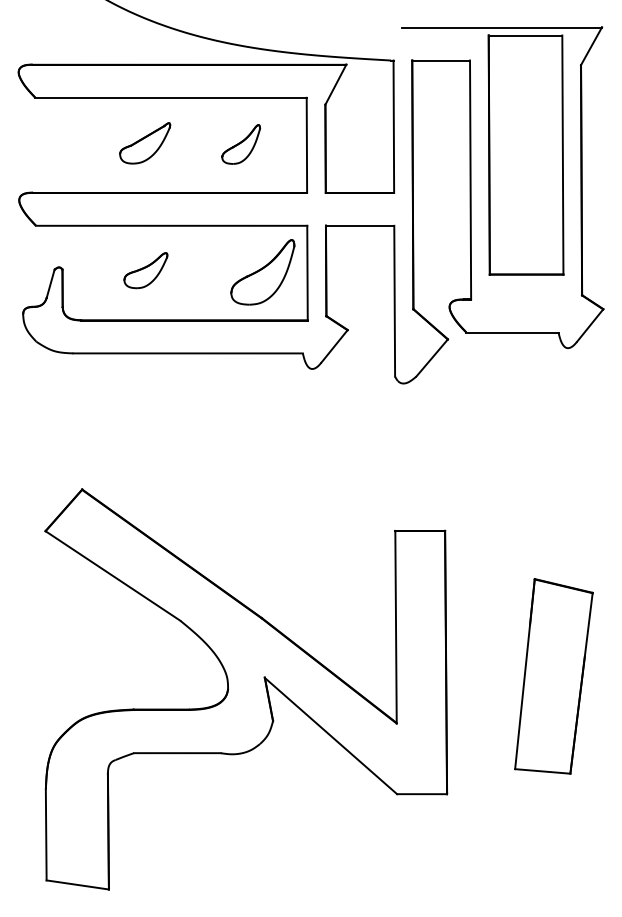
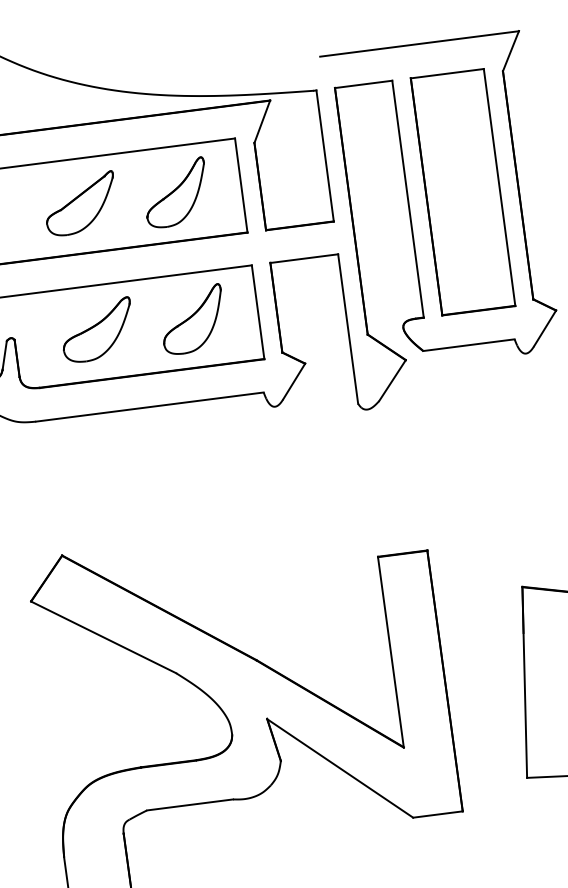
part: (144, 143) -> (79, 204), size x1.43
part: (240, 144) -> (175, 193), size x1.67
part: (525, 154) -> (462, 191), moved
part: (145, 270) -> (97, 330), size x1.67
part: (262, 272) -> (192, 320), moved

